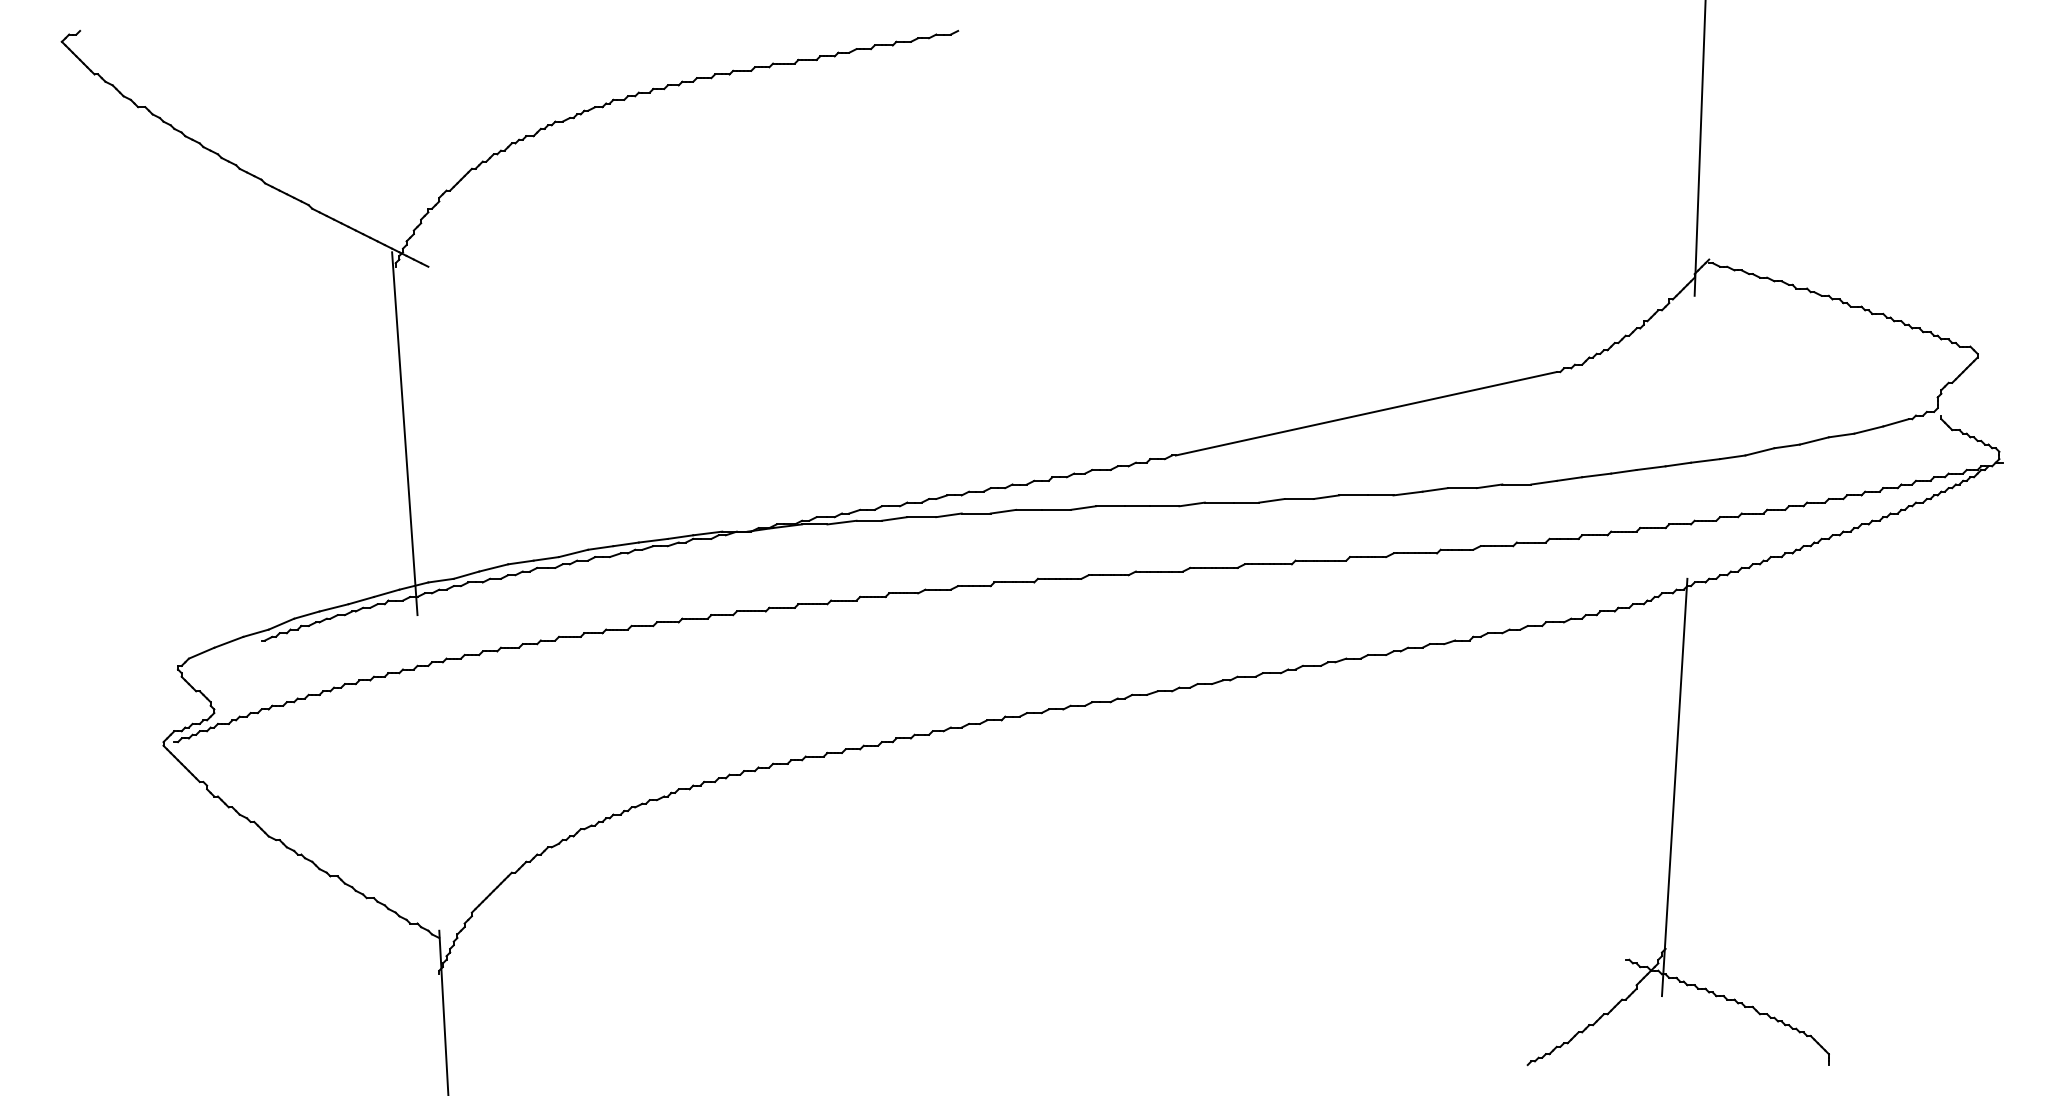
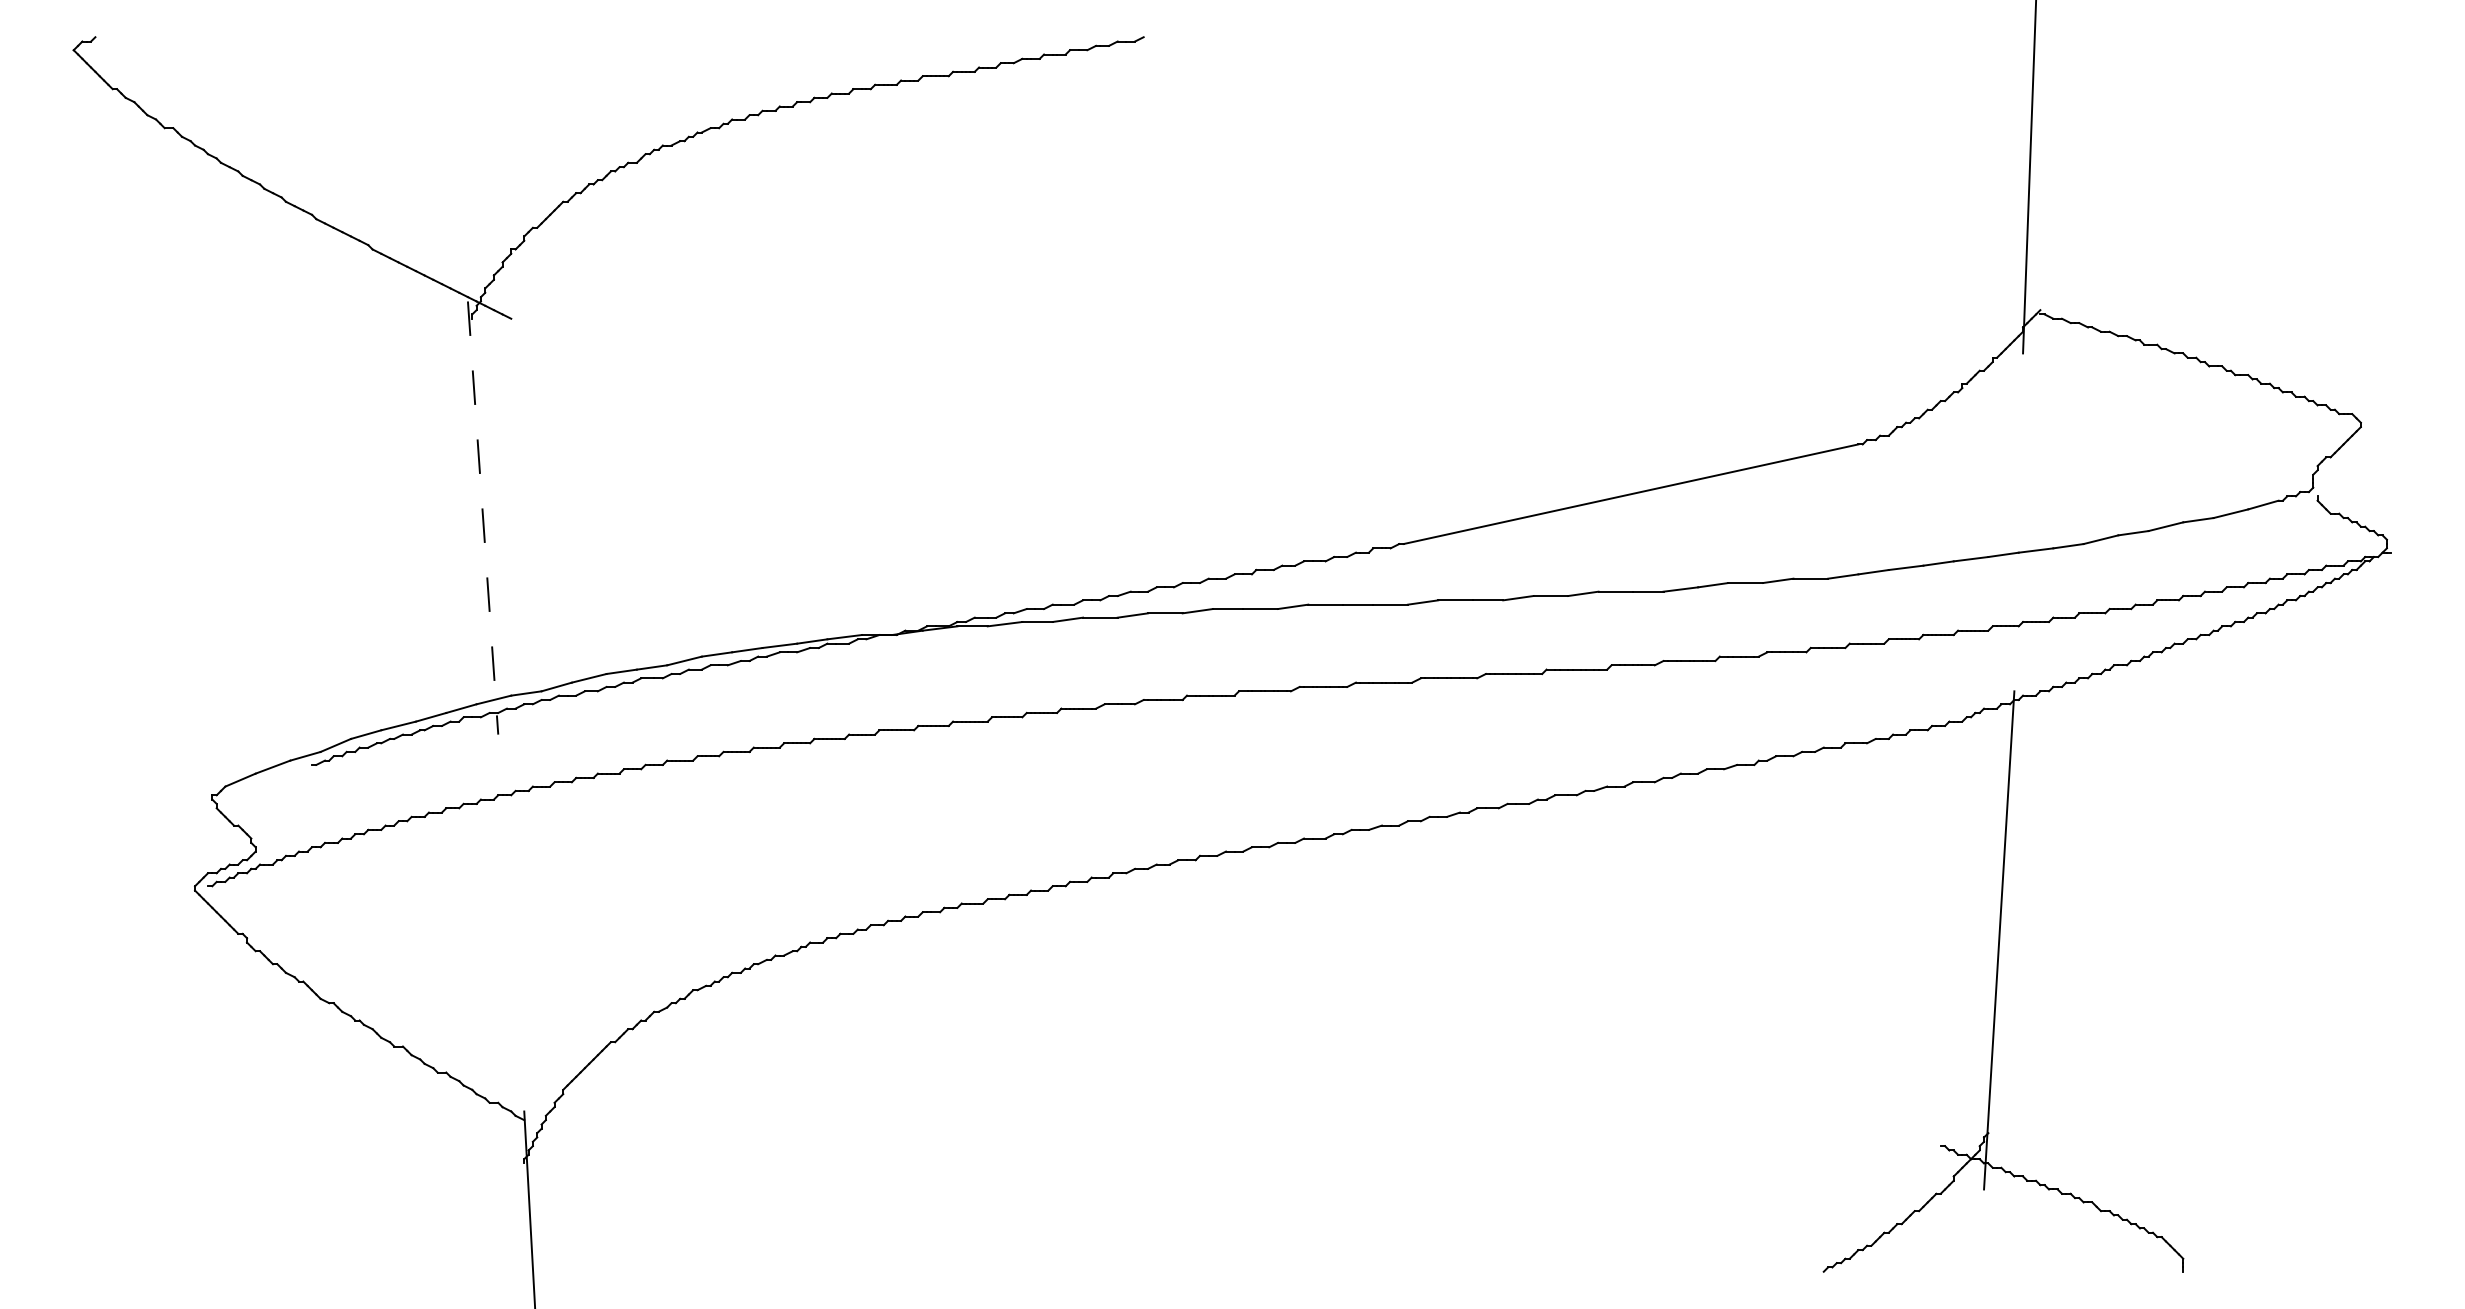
line: (404, 433) -> (482, 517), solid -> dashed

